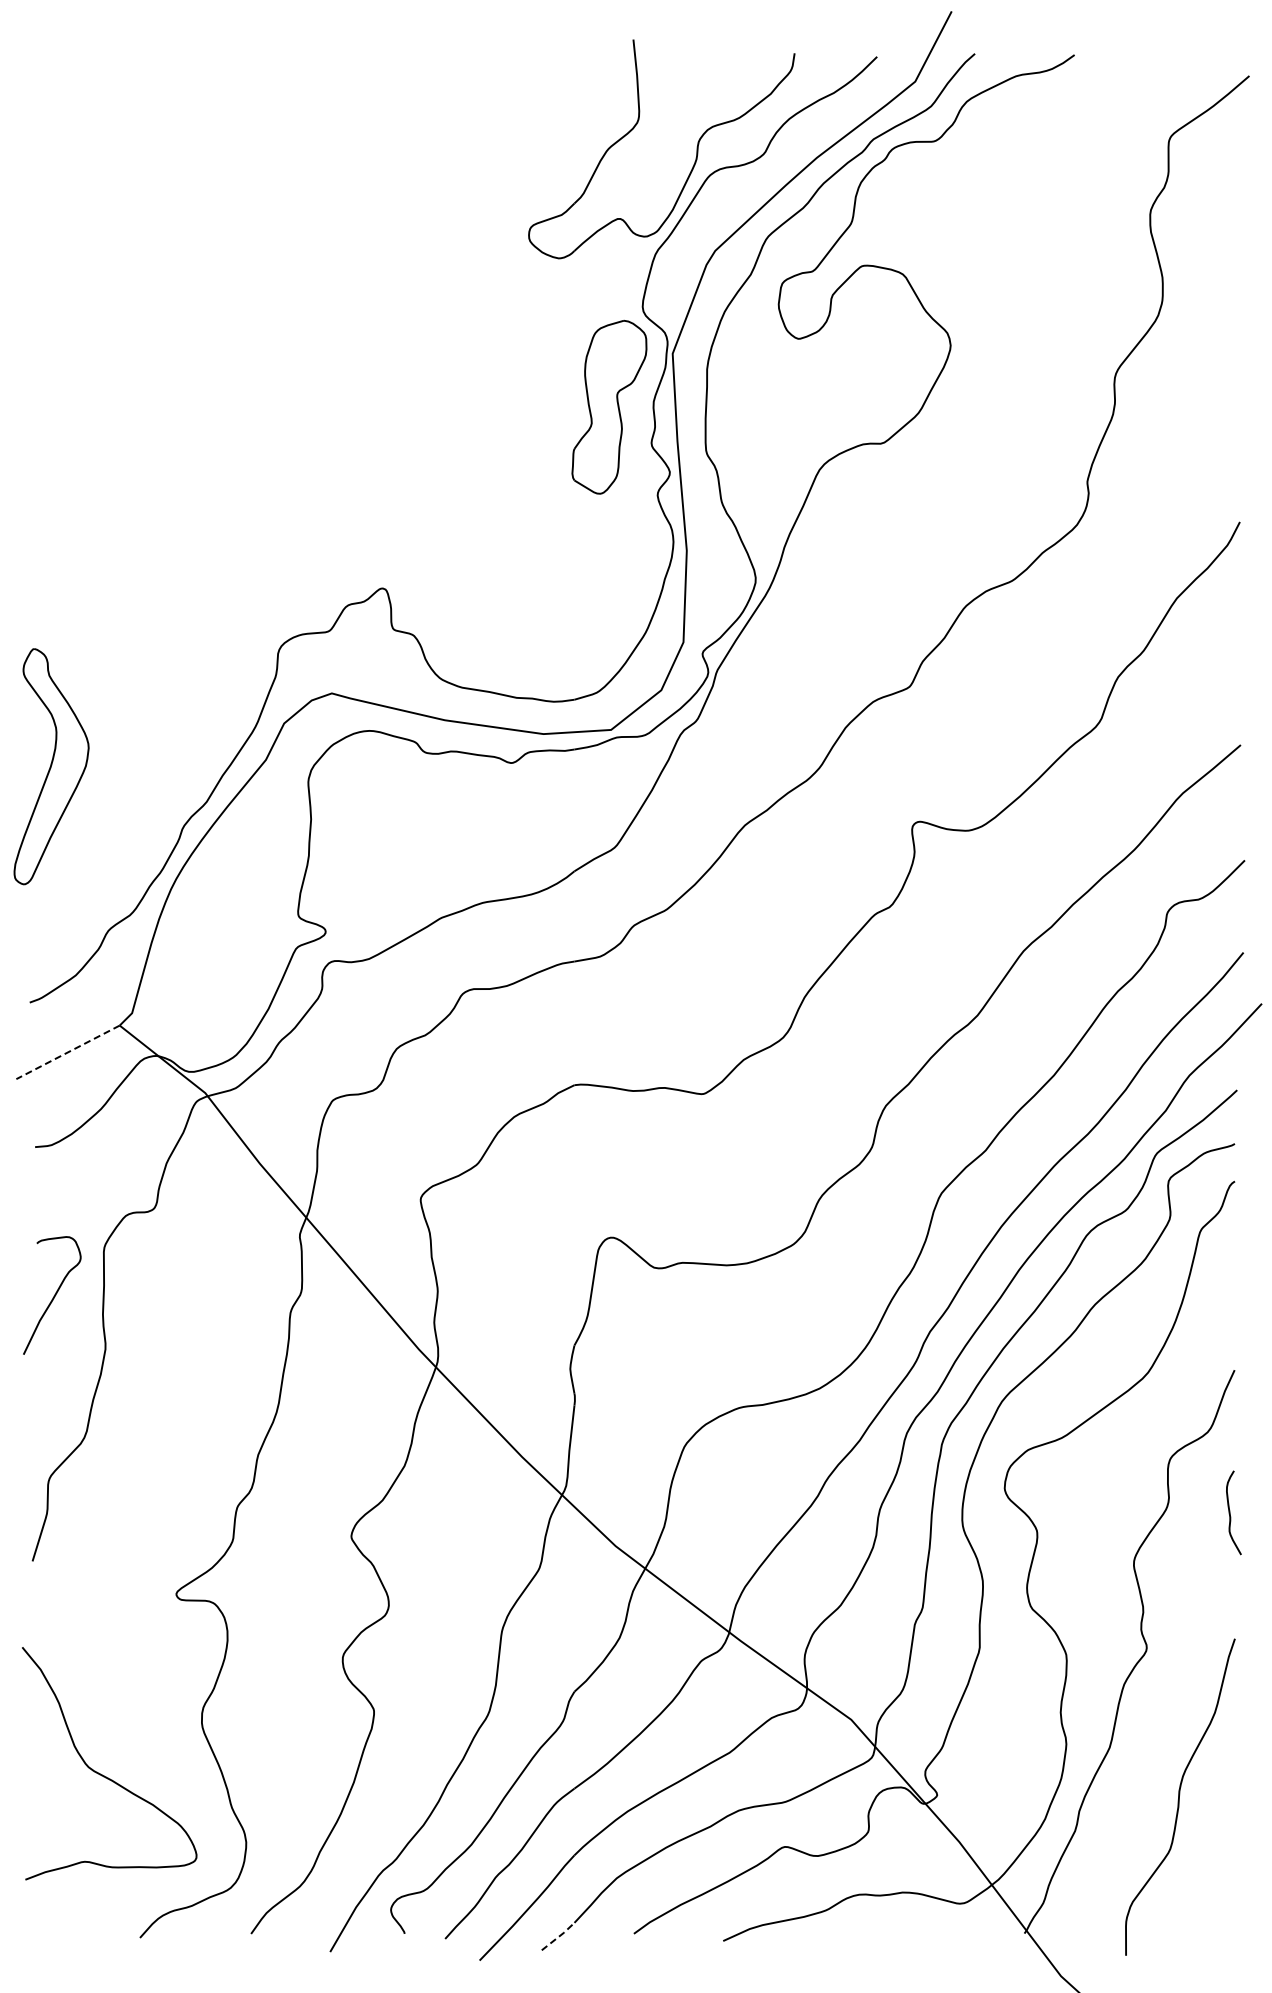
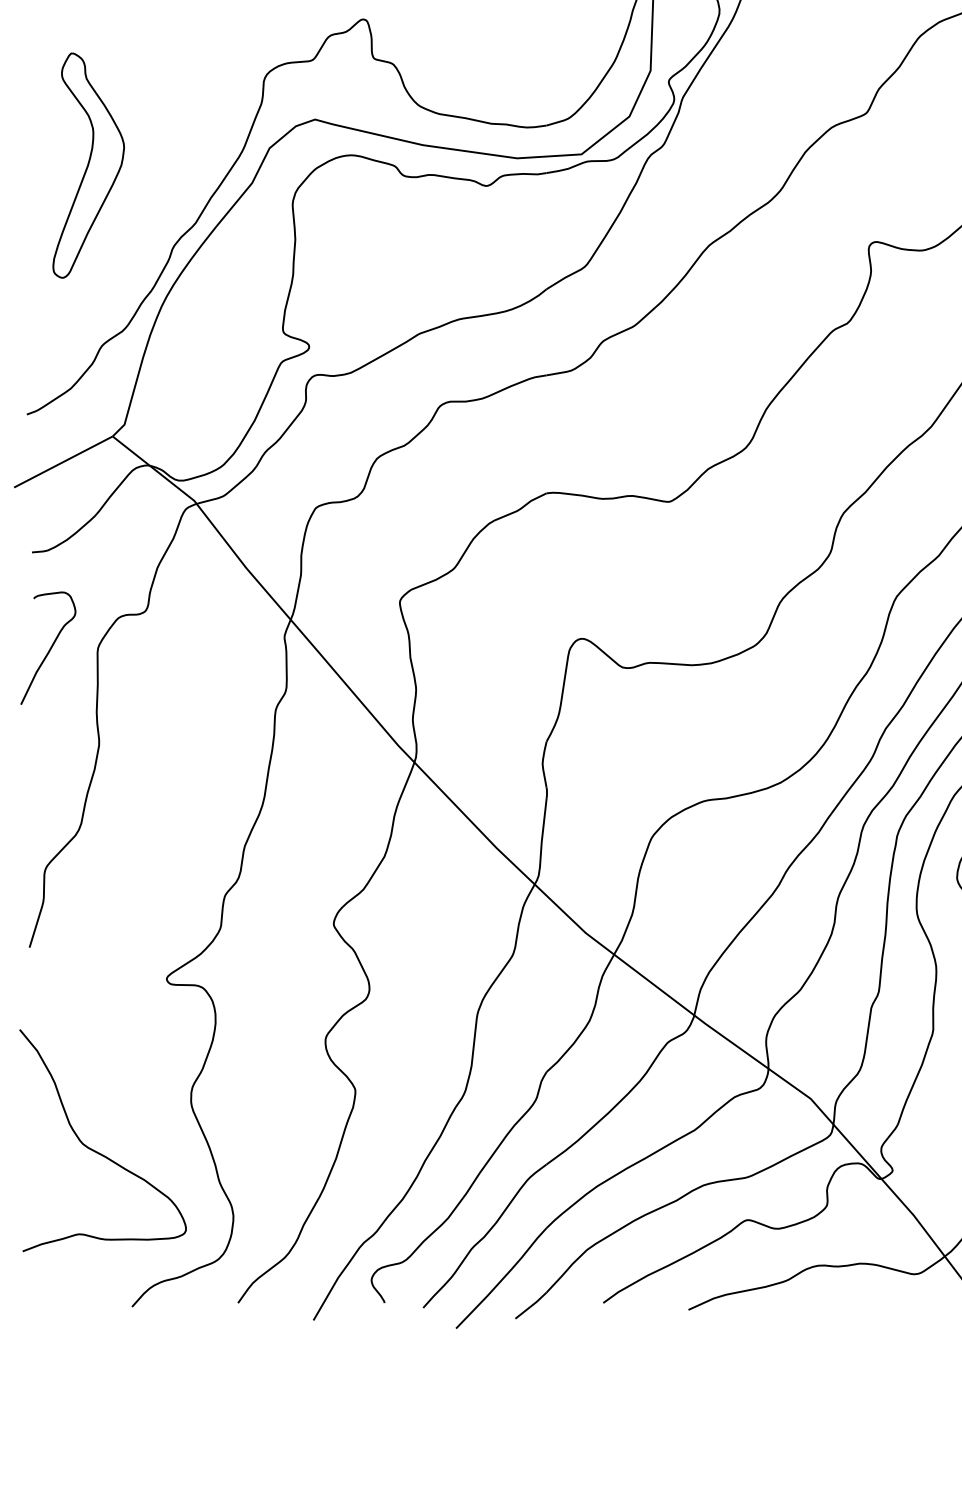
part: (51, 766) -> (88, 165), moved
line: (67, 1052) -> (62, 462), dashed -> solid
curve: (53, 1296) -> (49, 649), moved
line: (559, 1936) -> (532, 1305), dashed -> solid

